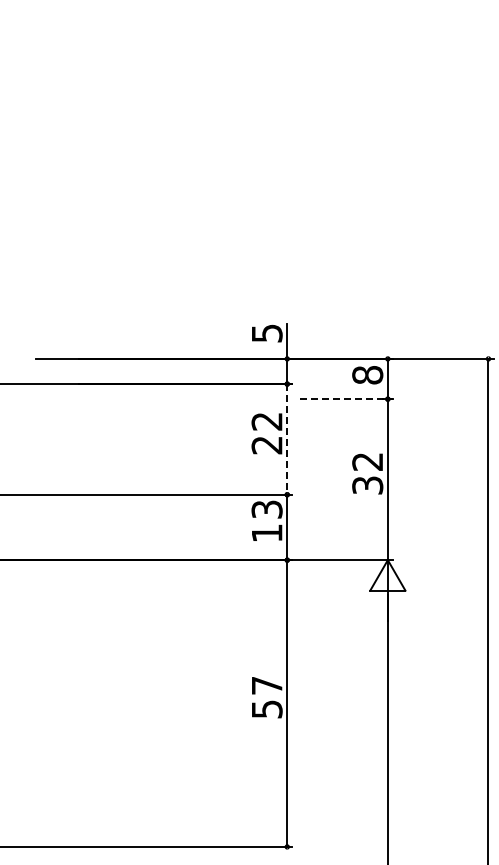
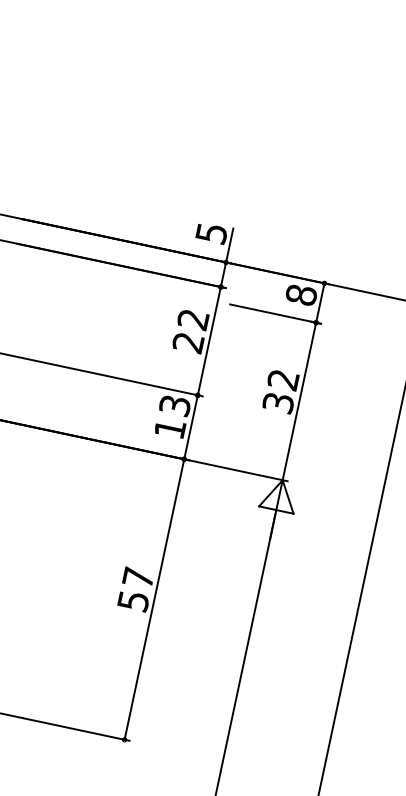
line: (346, 399) -> (275, 314), dashed -> solid
line: (287, 439) -> (209, 341), dashed -> solid

